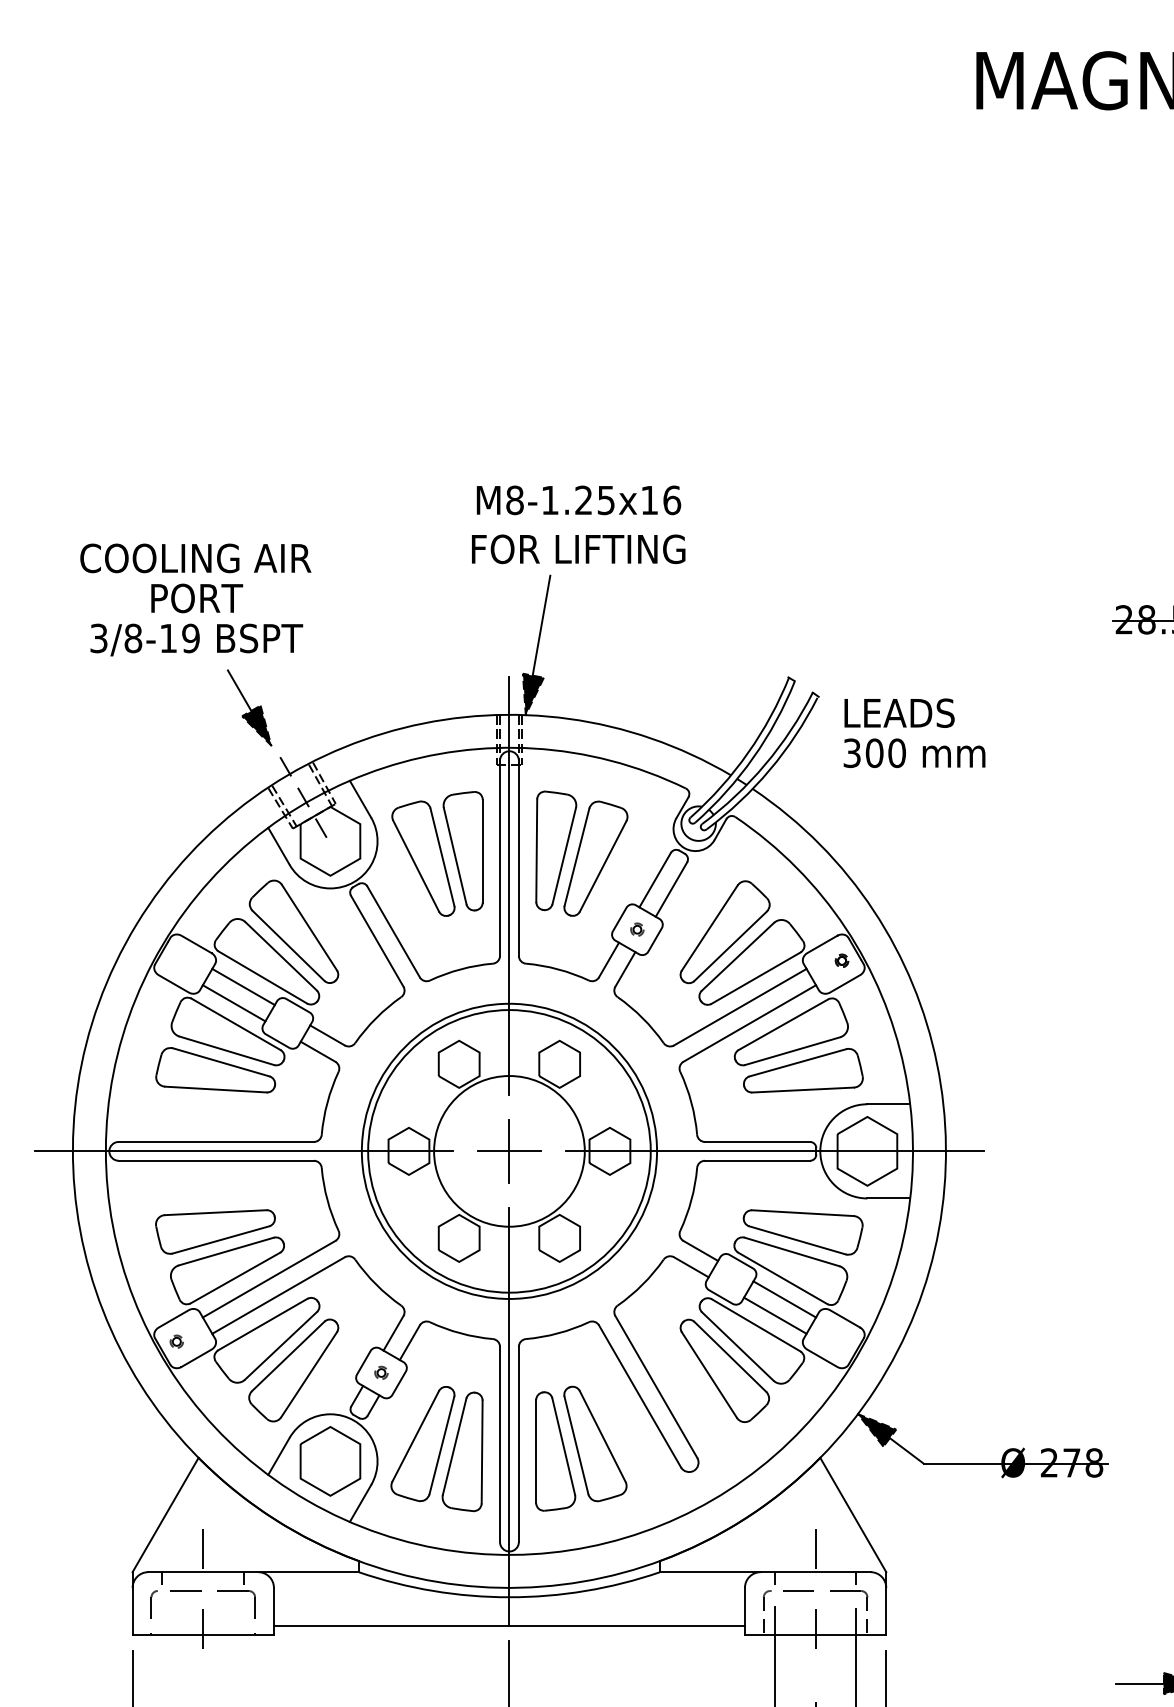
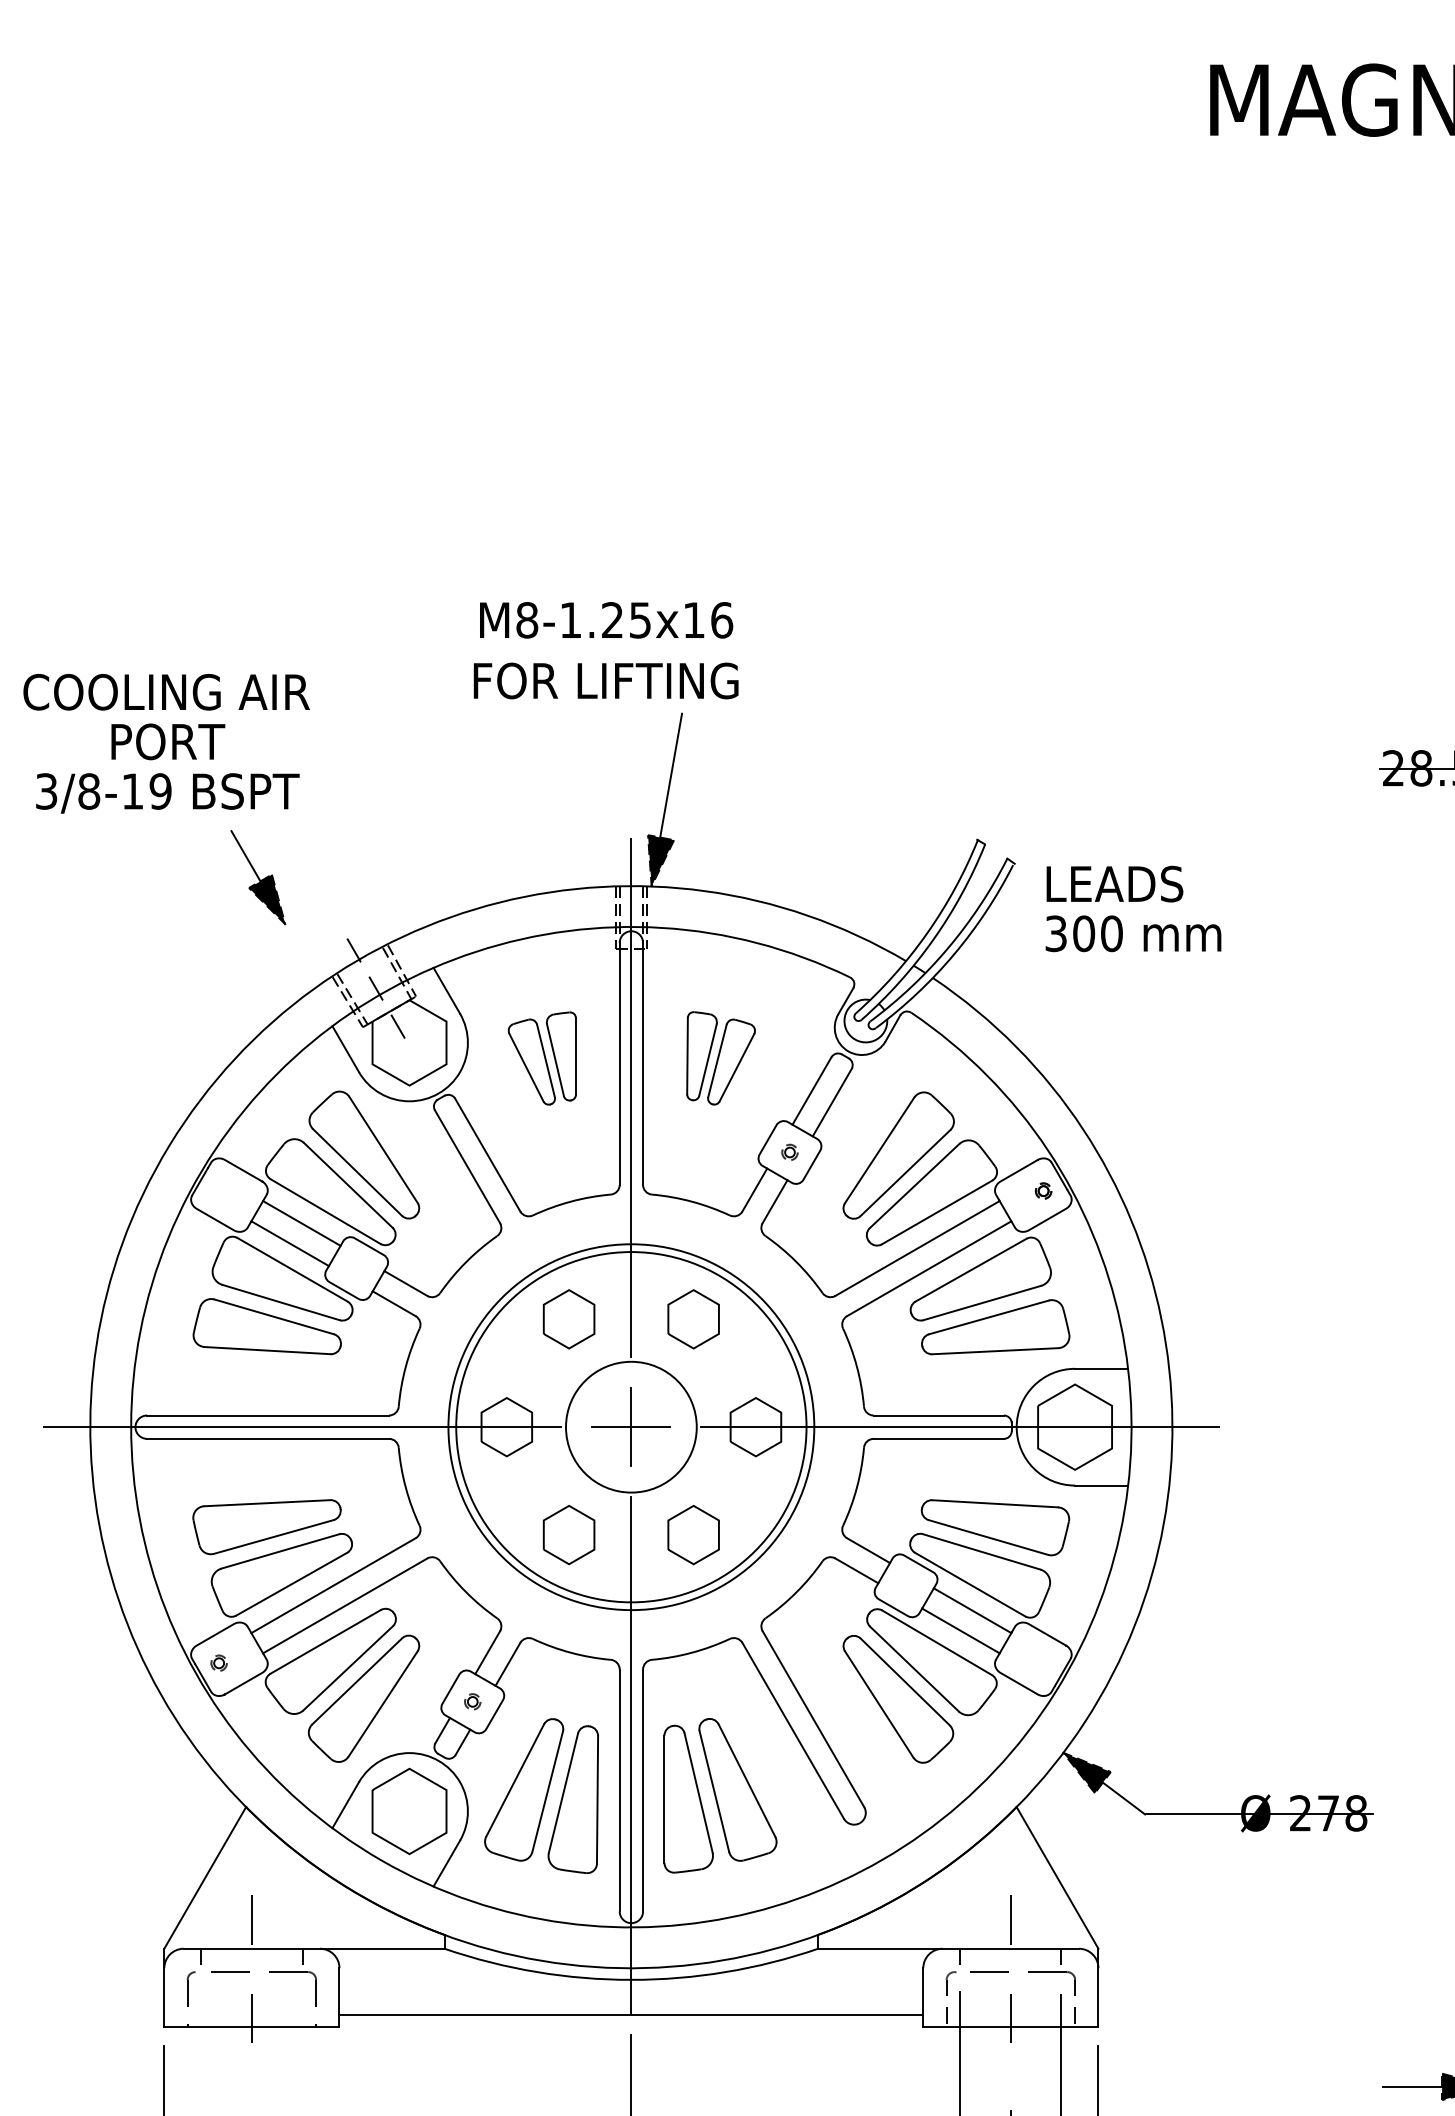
text: (578, 524) -> (605, 650), moved
text: (195, 599) -> (166, 743), moved
part: (249, 707) -> (258, 877), moved
part: (437, 853) -> (542, 1058), size x0.6
part: (581, 853) -> (720, 1058), size x0.6
circle: (508, 1150) -> (630, 1426), size x0.7

